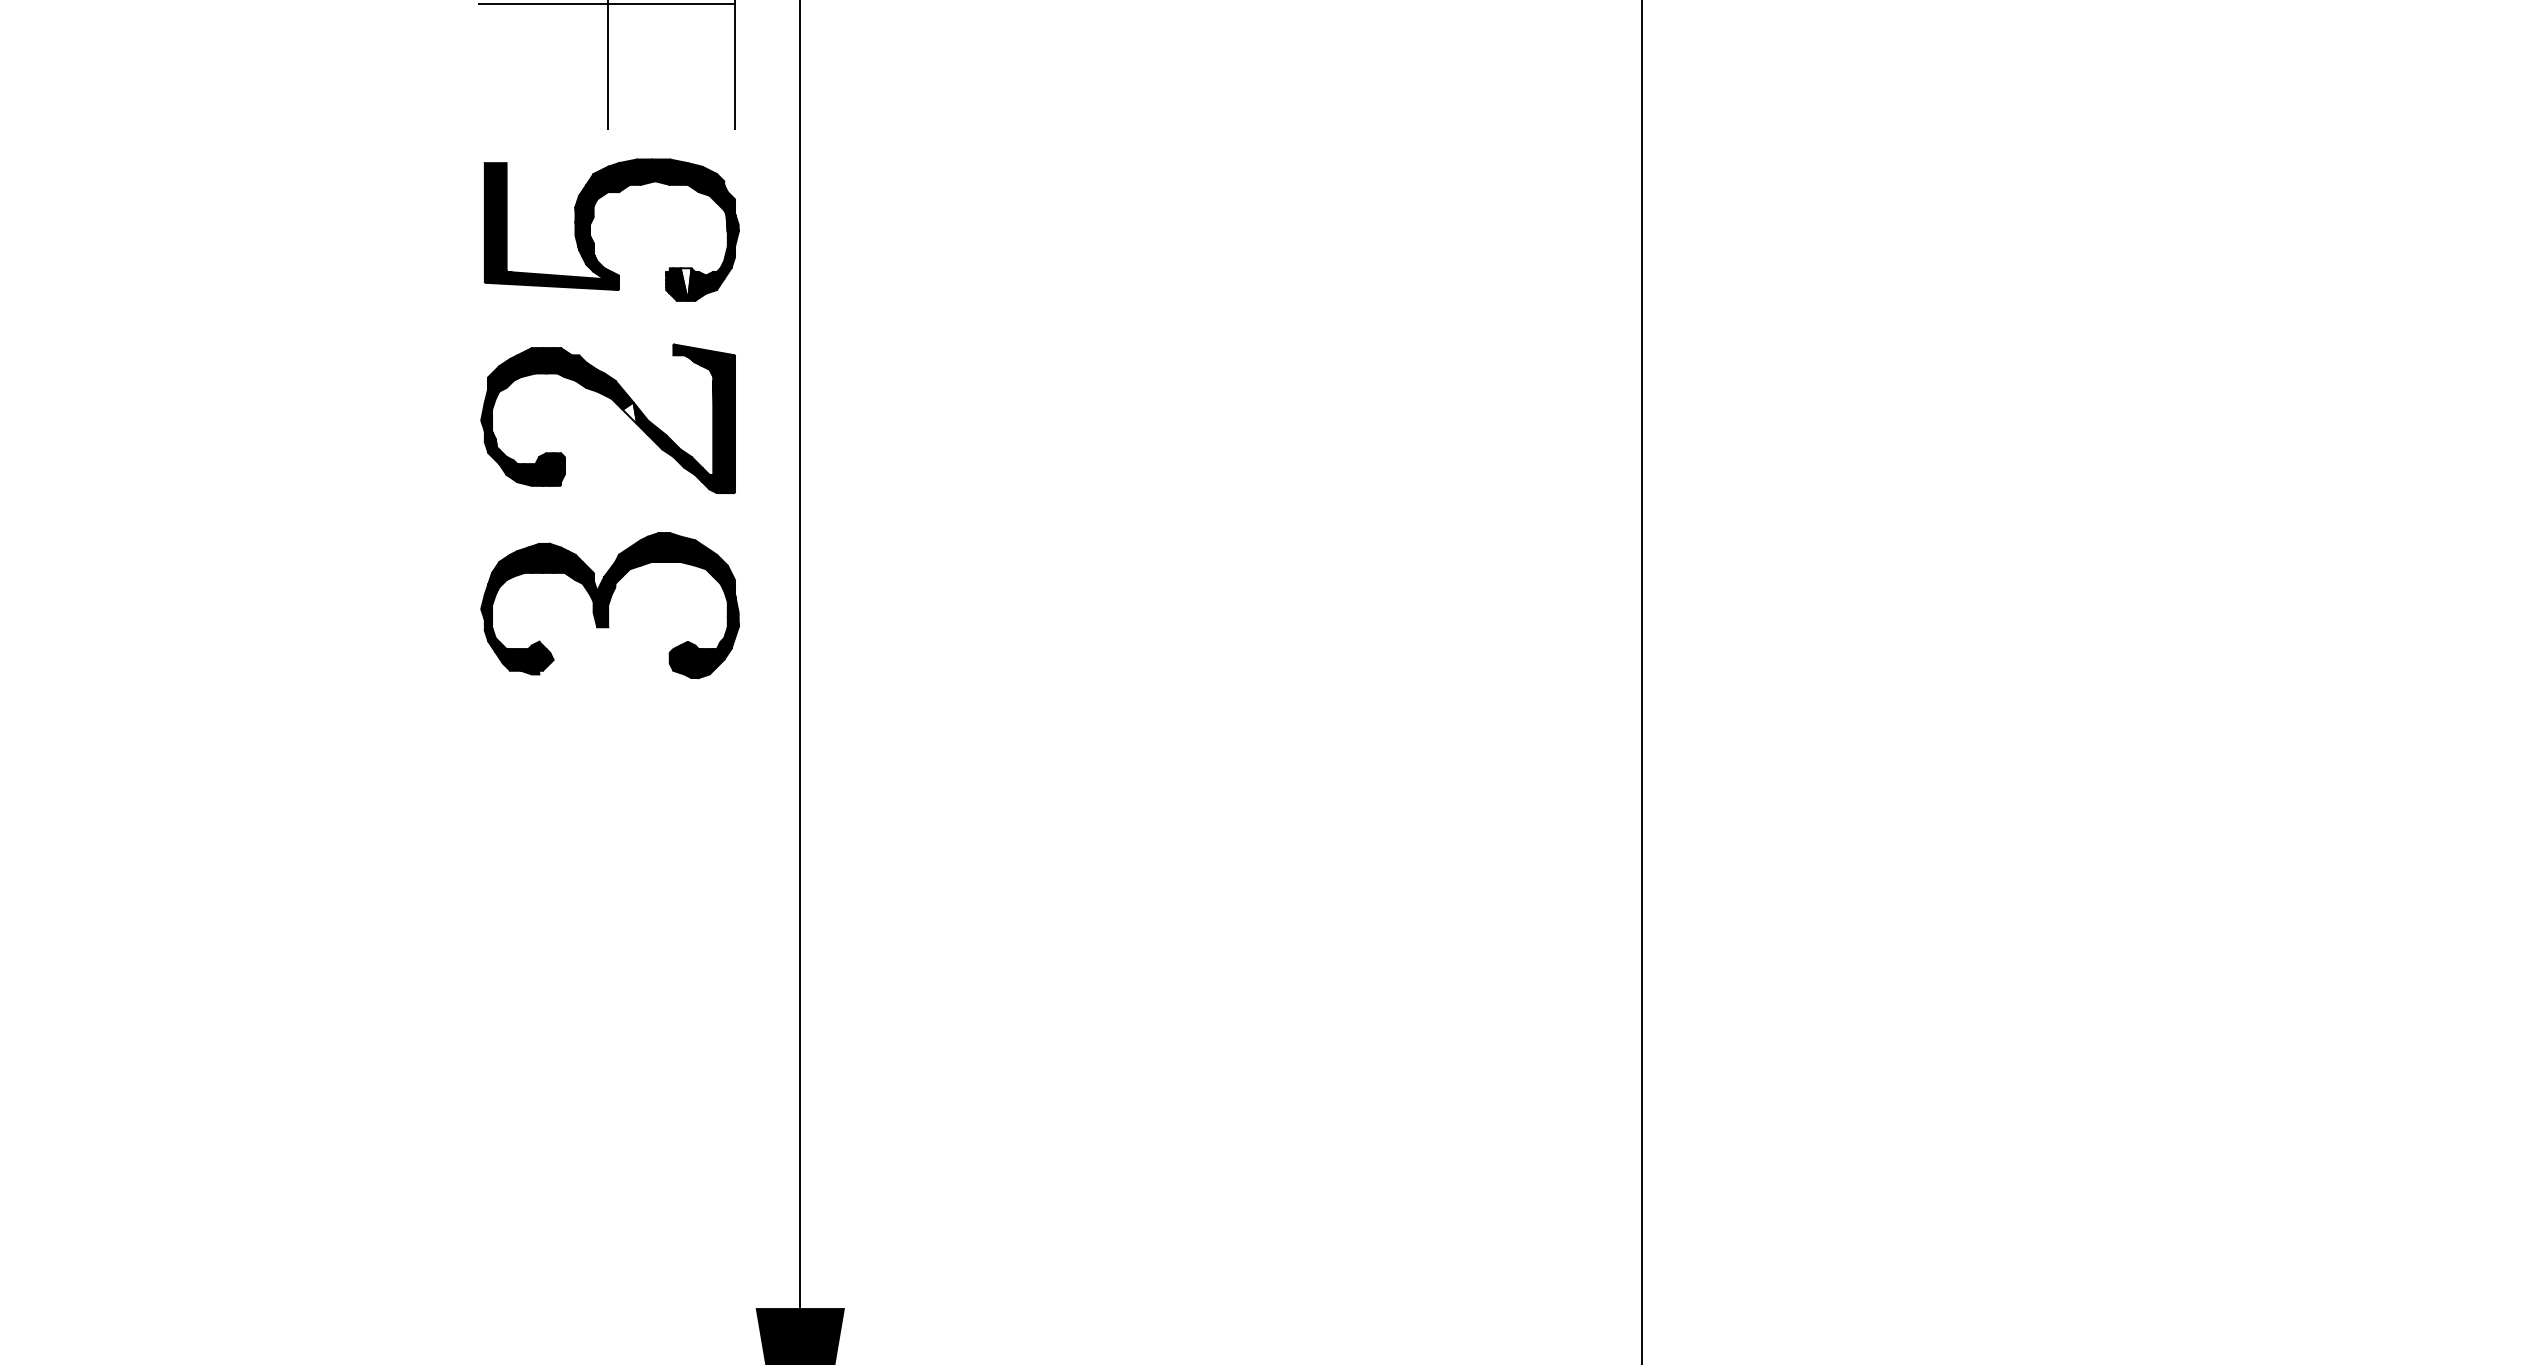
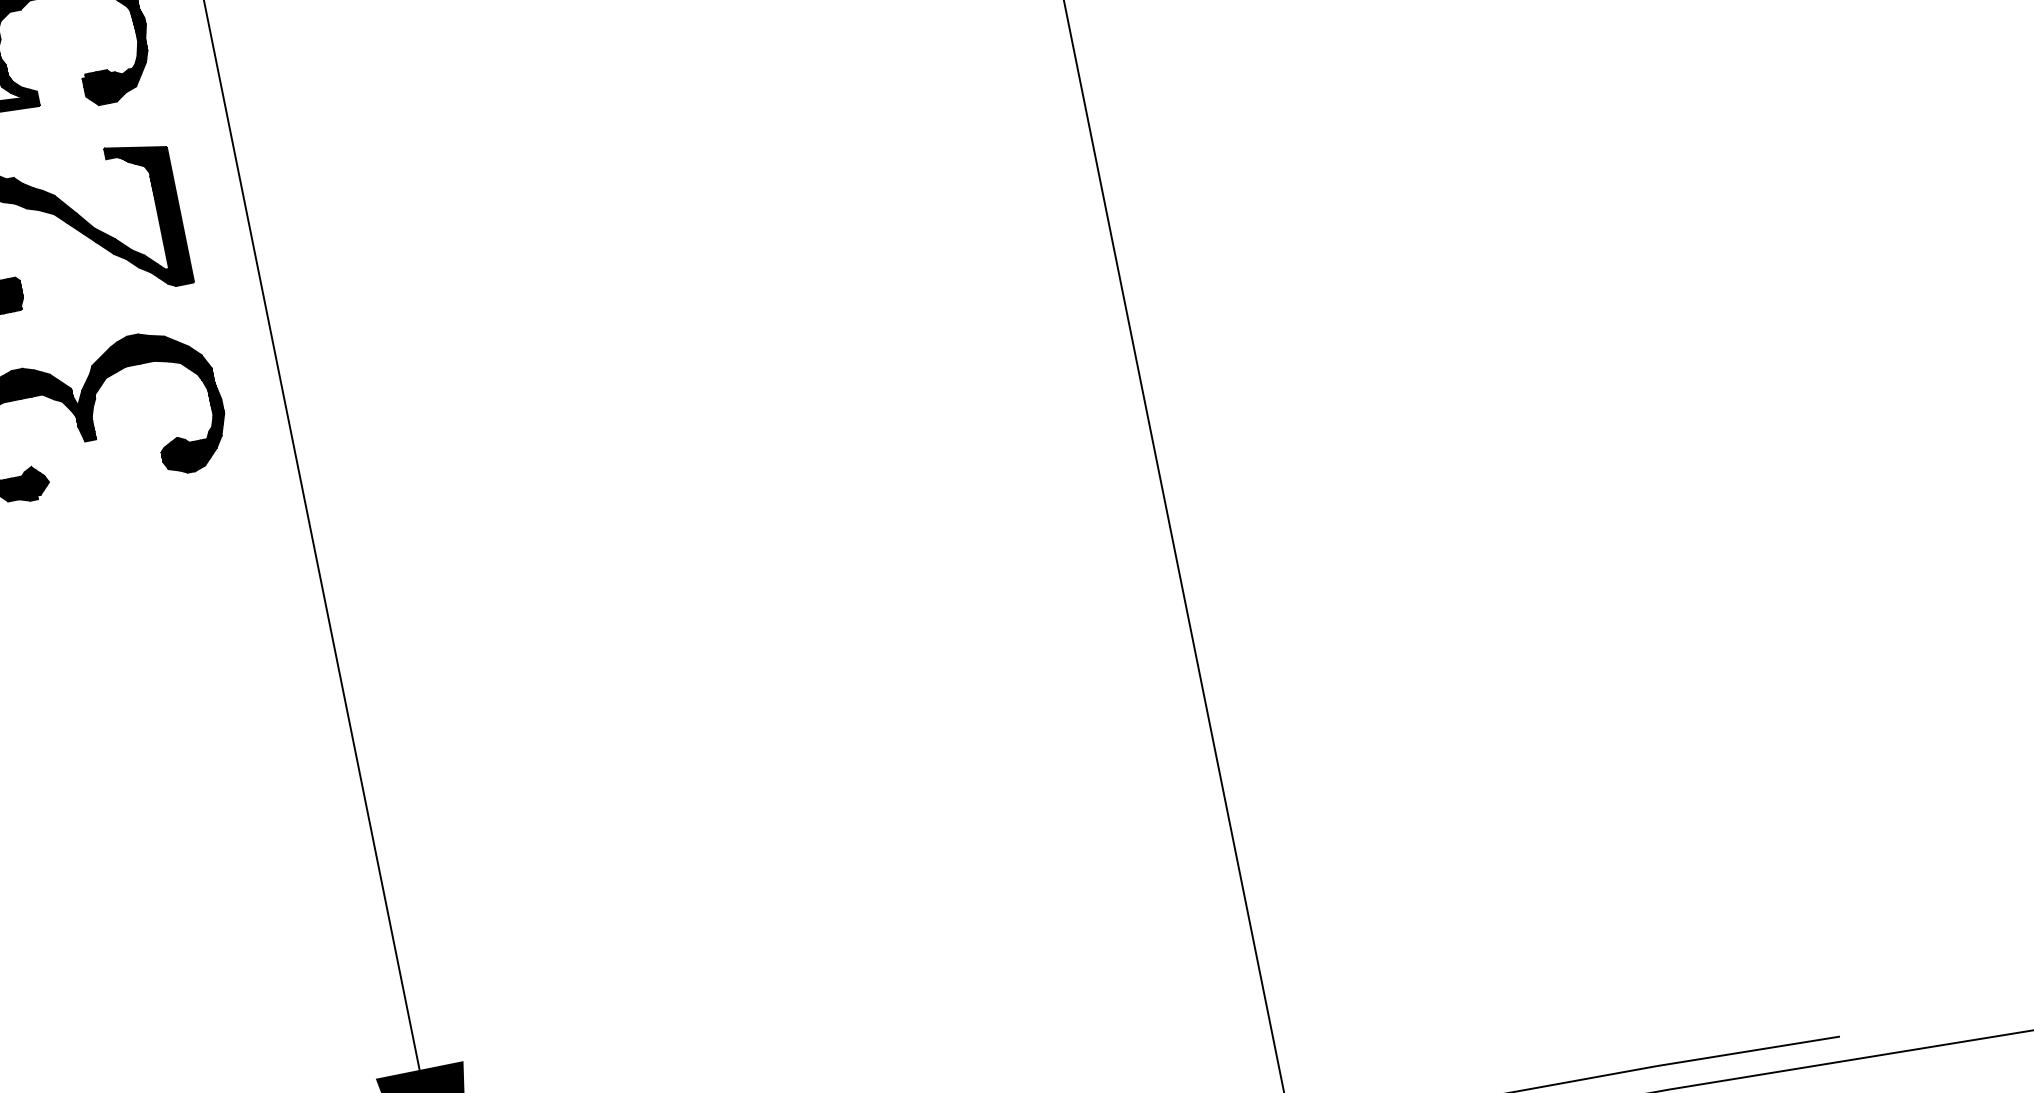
fill: (685, 284) -> (104, 87), added
fill: (629, 413) -> (74, 225), added

